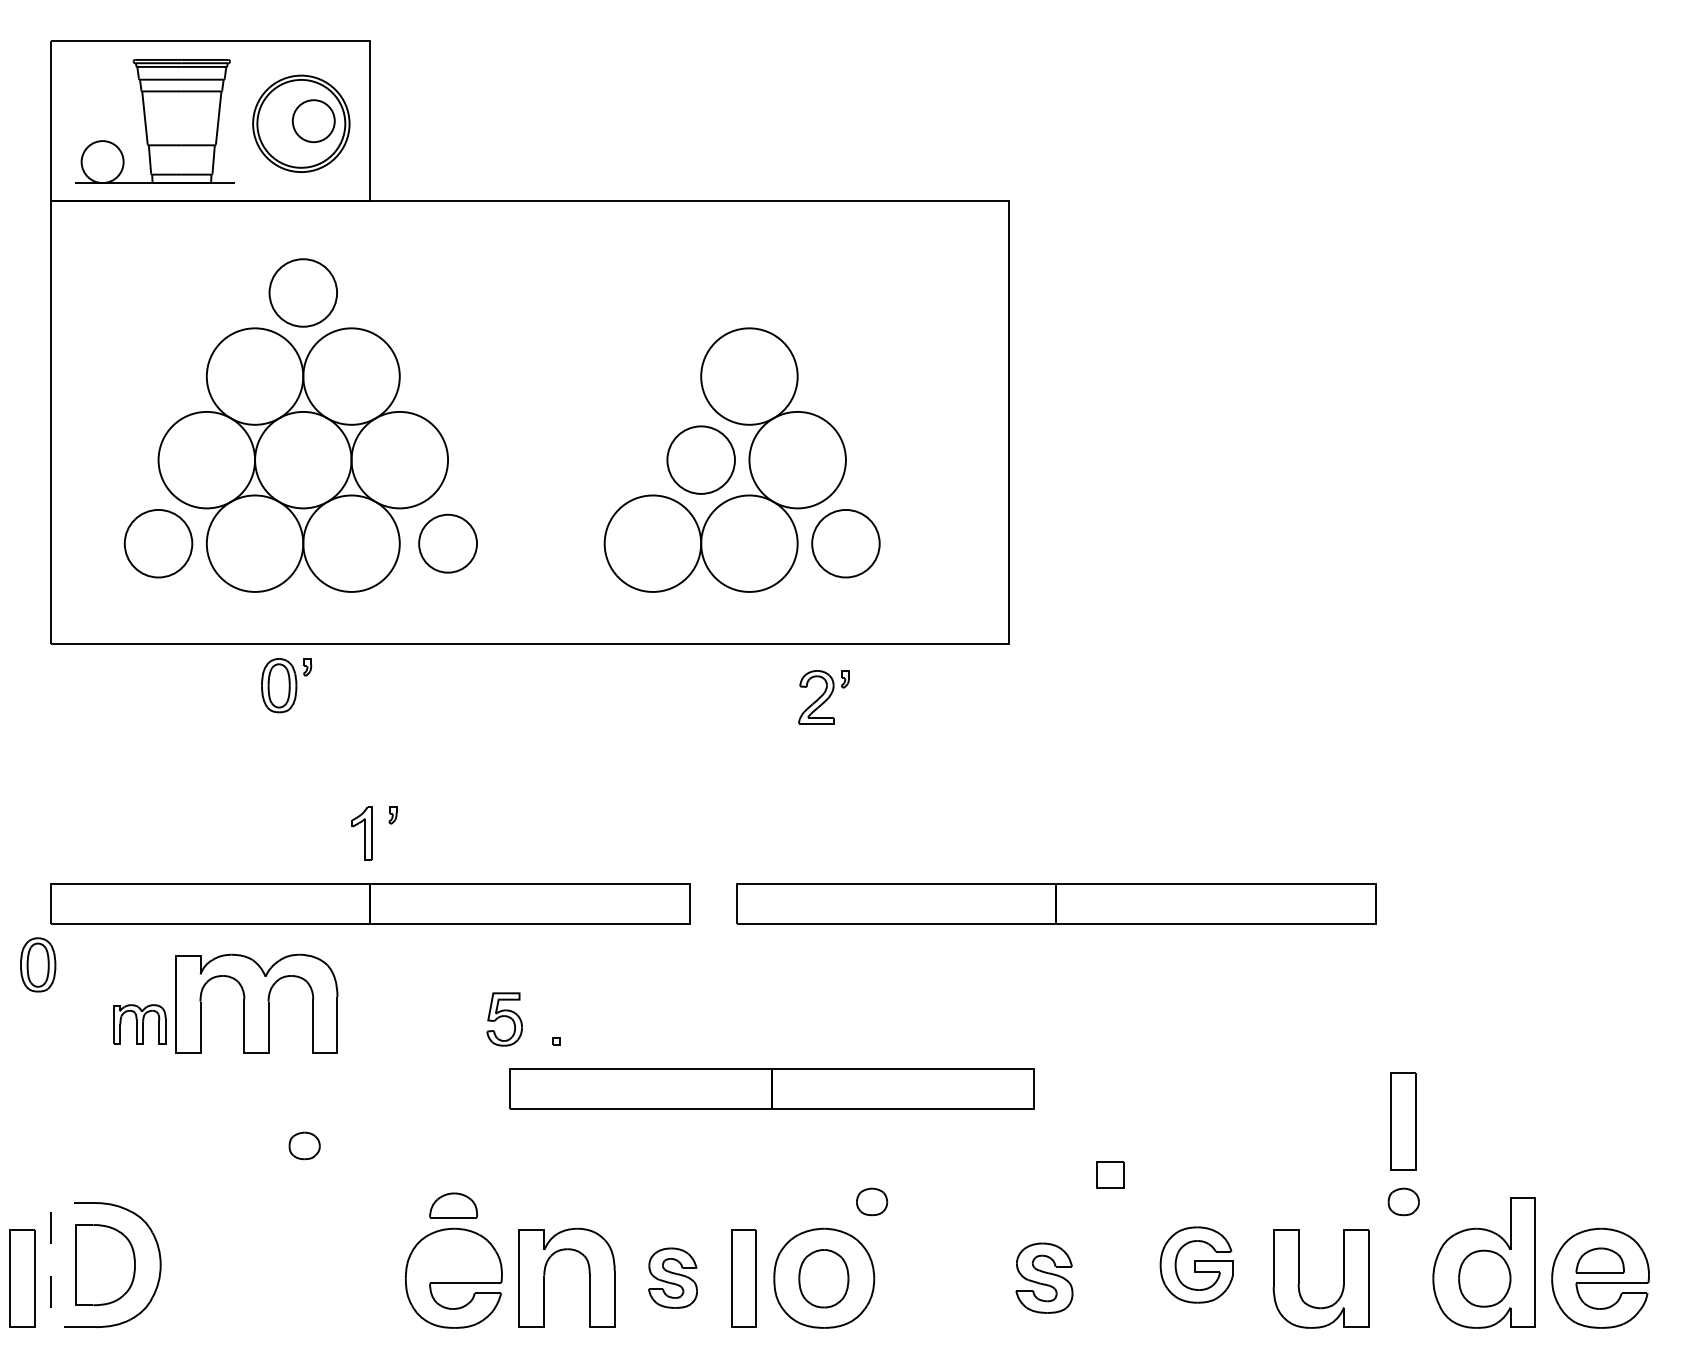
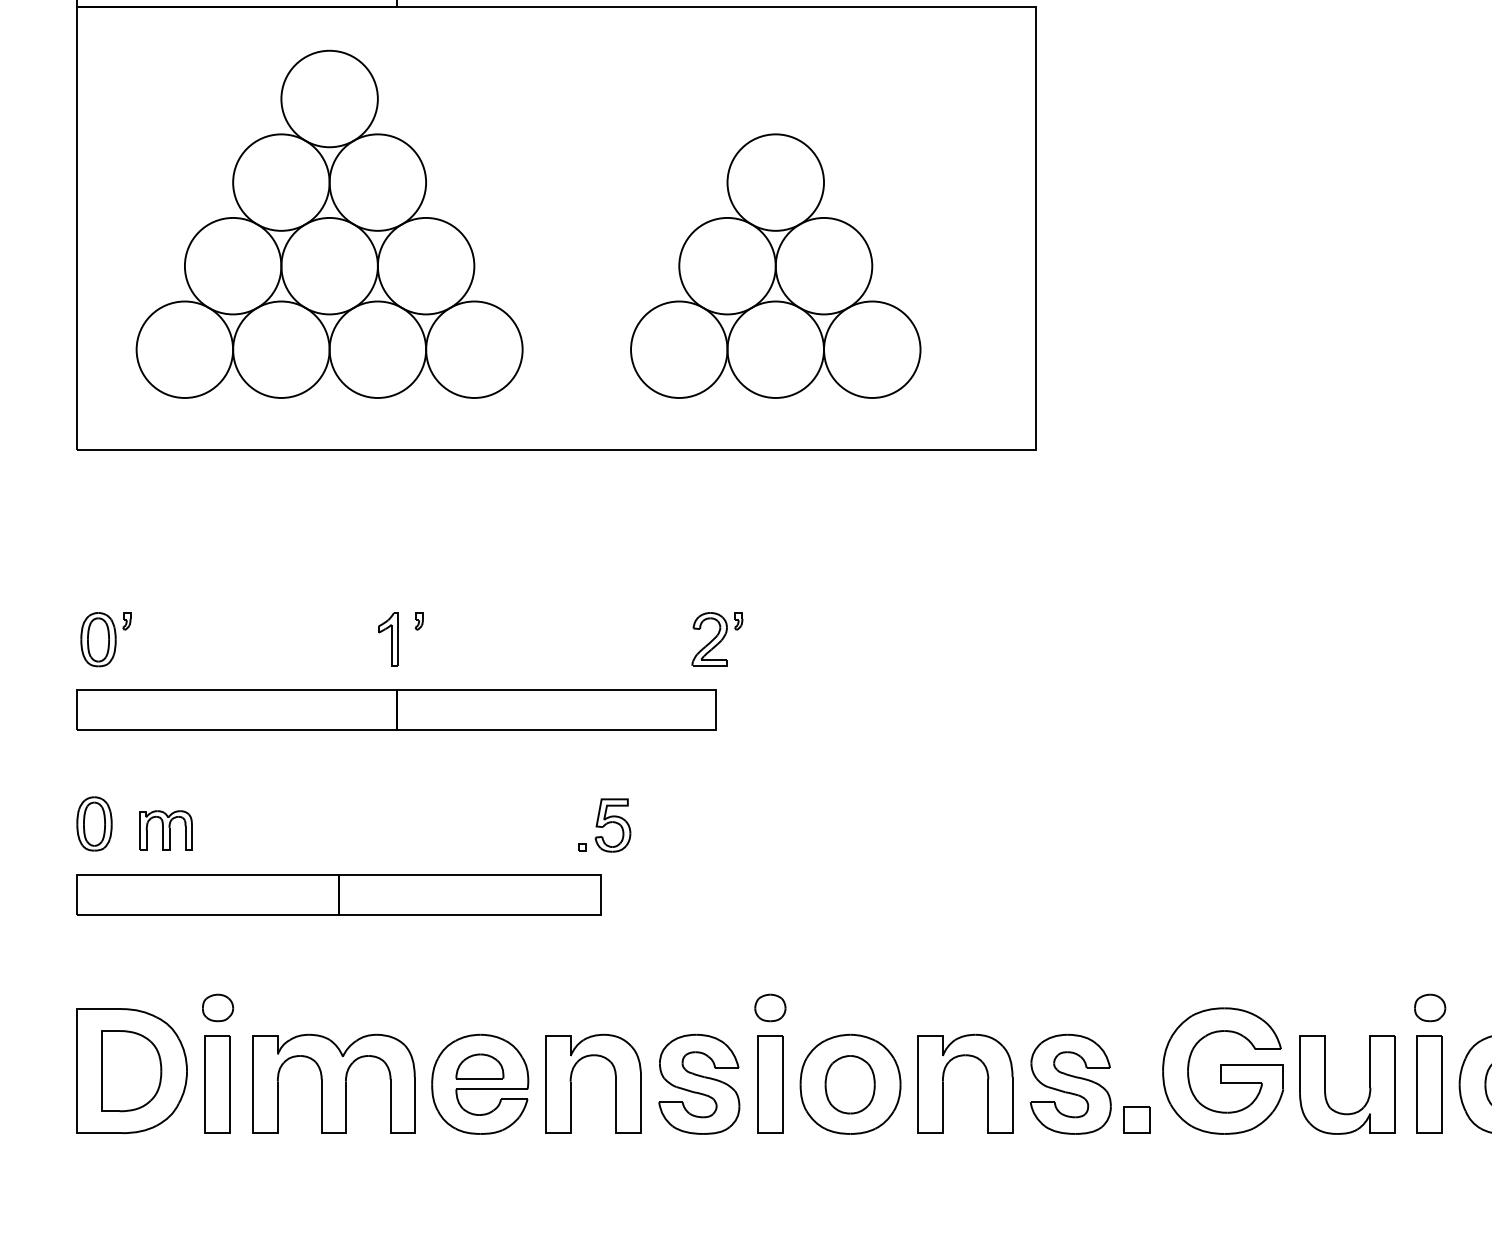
circle: (303, 292) -> (329, 98), size x1.43
circle: (700, 459) -> (726, 265), size x1.43
circle: (158, 543) -> (184, 349), size x1.43
circle: (447, 543) -> (473, 349), size x1.67
circle: (845, 543) -> (871, 349), size x1.43
part: (286, 685) -> (105, 639), moved
part: (823, 697) -> (716, 639), moved
part: (1056, 903) -> (1082, 709), removed
part: (38, 964) -> (94, 823), moved
part: (256, 1003) -> (333, 1083), moved
part: (504, 1019) -> (612, 825), moved
part: (771, 1088) -> (338, 894), moved
part: (1403, 1121) -> (1429, 1084), moved
part: (304, 1145) -> (217, 1007), moved
part: (1110, 1174) -> (1136, 1119), moved
part: (872, 1201) -> (770, 1007), moved
part: (453, 1205) -> (479, 1066), moved
line: (50, 1264) -> (76, 1070), dashed -> solid
part: (1196, 1264) -> (1222, 1070), size x1.67
part: (672, 1277) -> (698, 1083), size x1.67
part: (917, 1277) -> (943, 1083), added
part: (1044, 1277) -> (1070, 1083), size x1.43
part: (22, 1278) -> (217, 1084), moved

